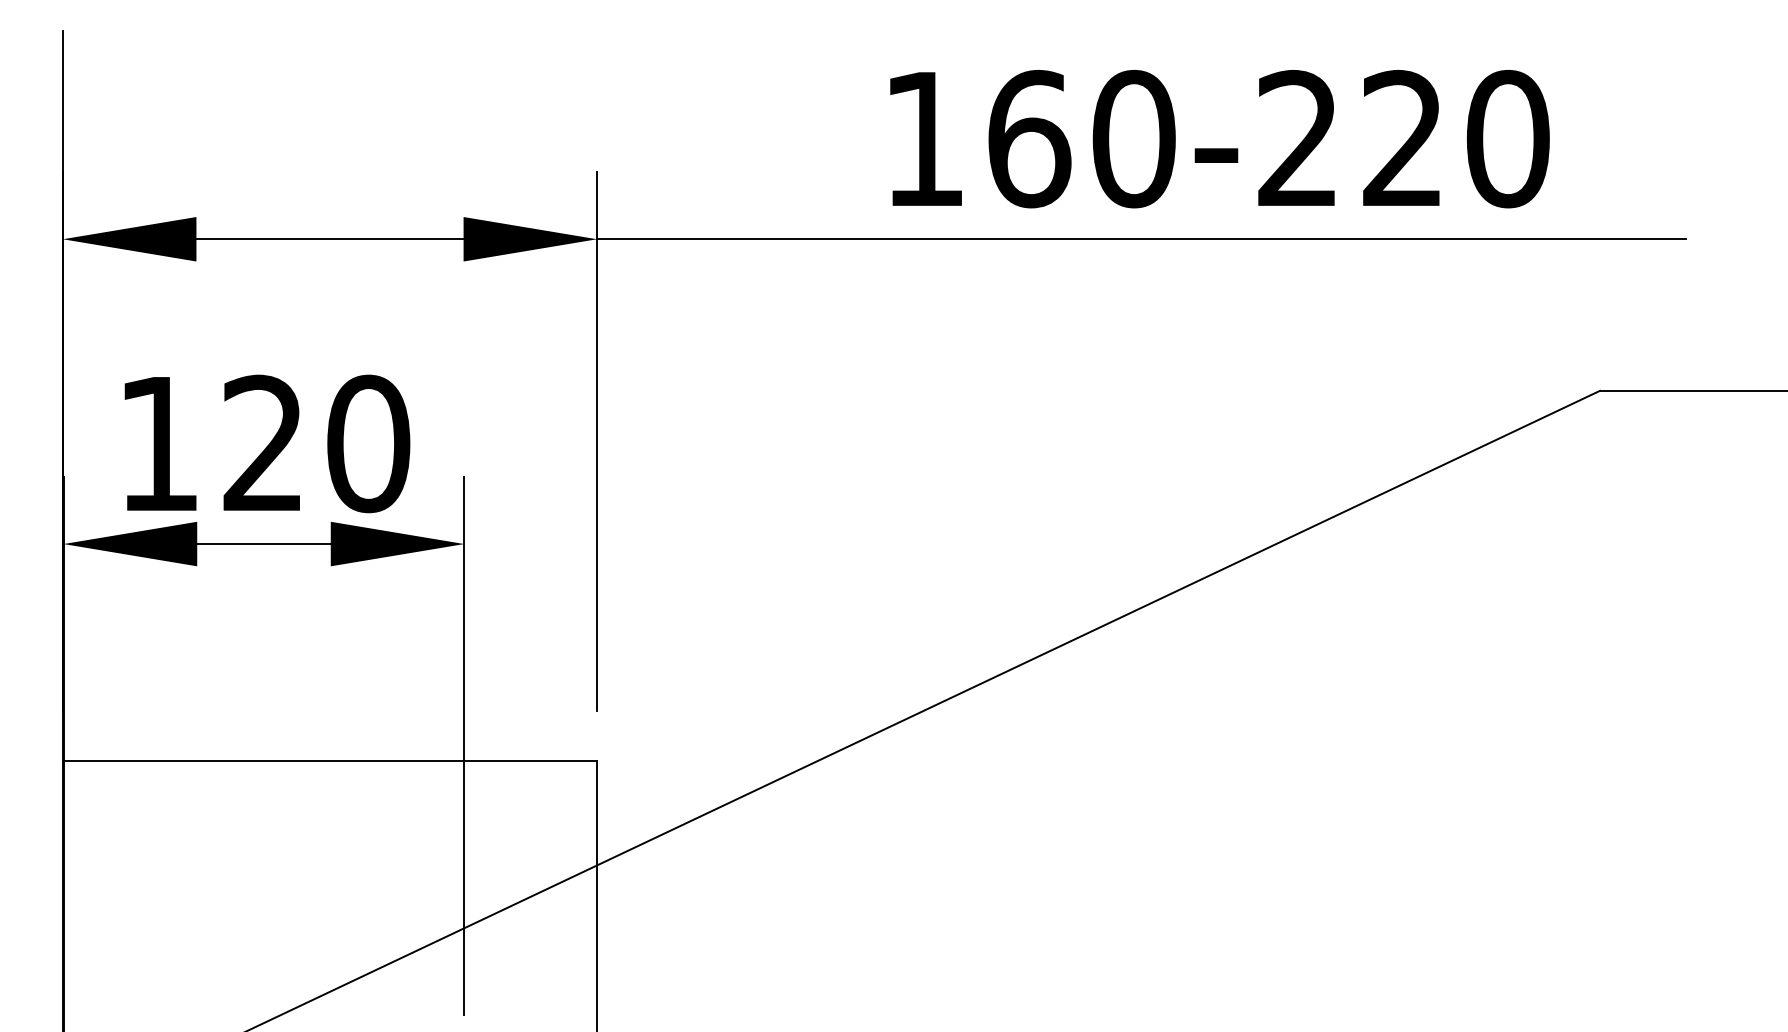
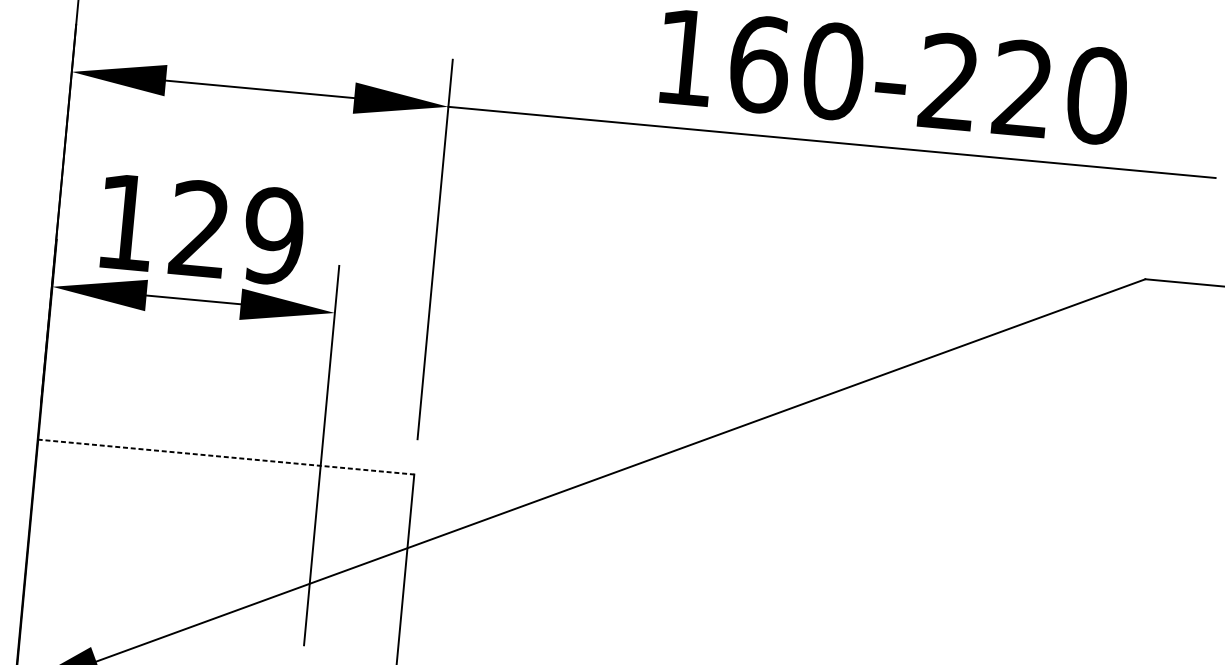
text: (368, 443) -> (273, 235), 120 -> 129
line: (330, 760) -> (226, 456), solid -> dashed

